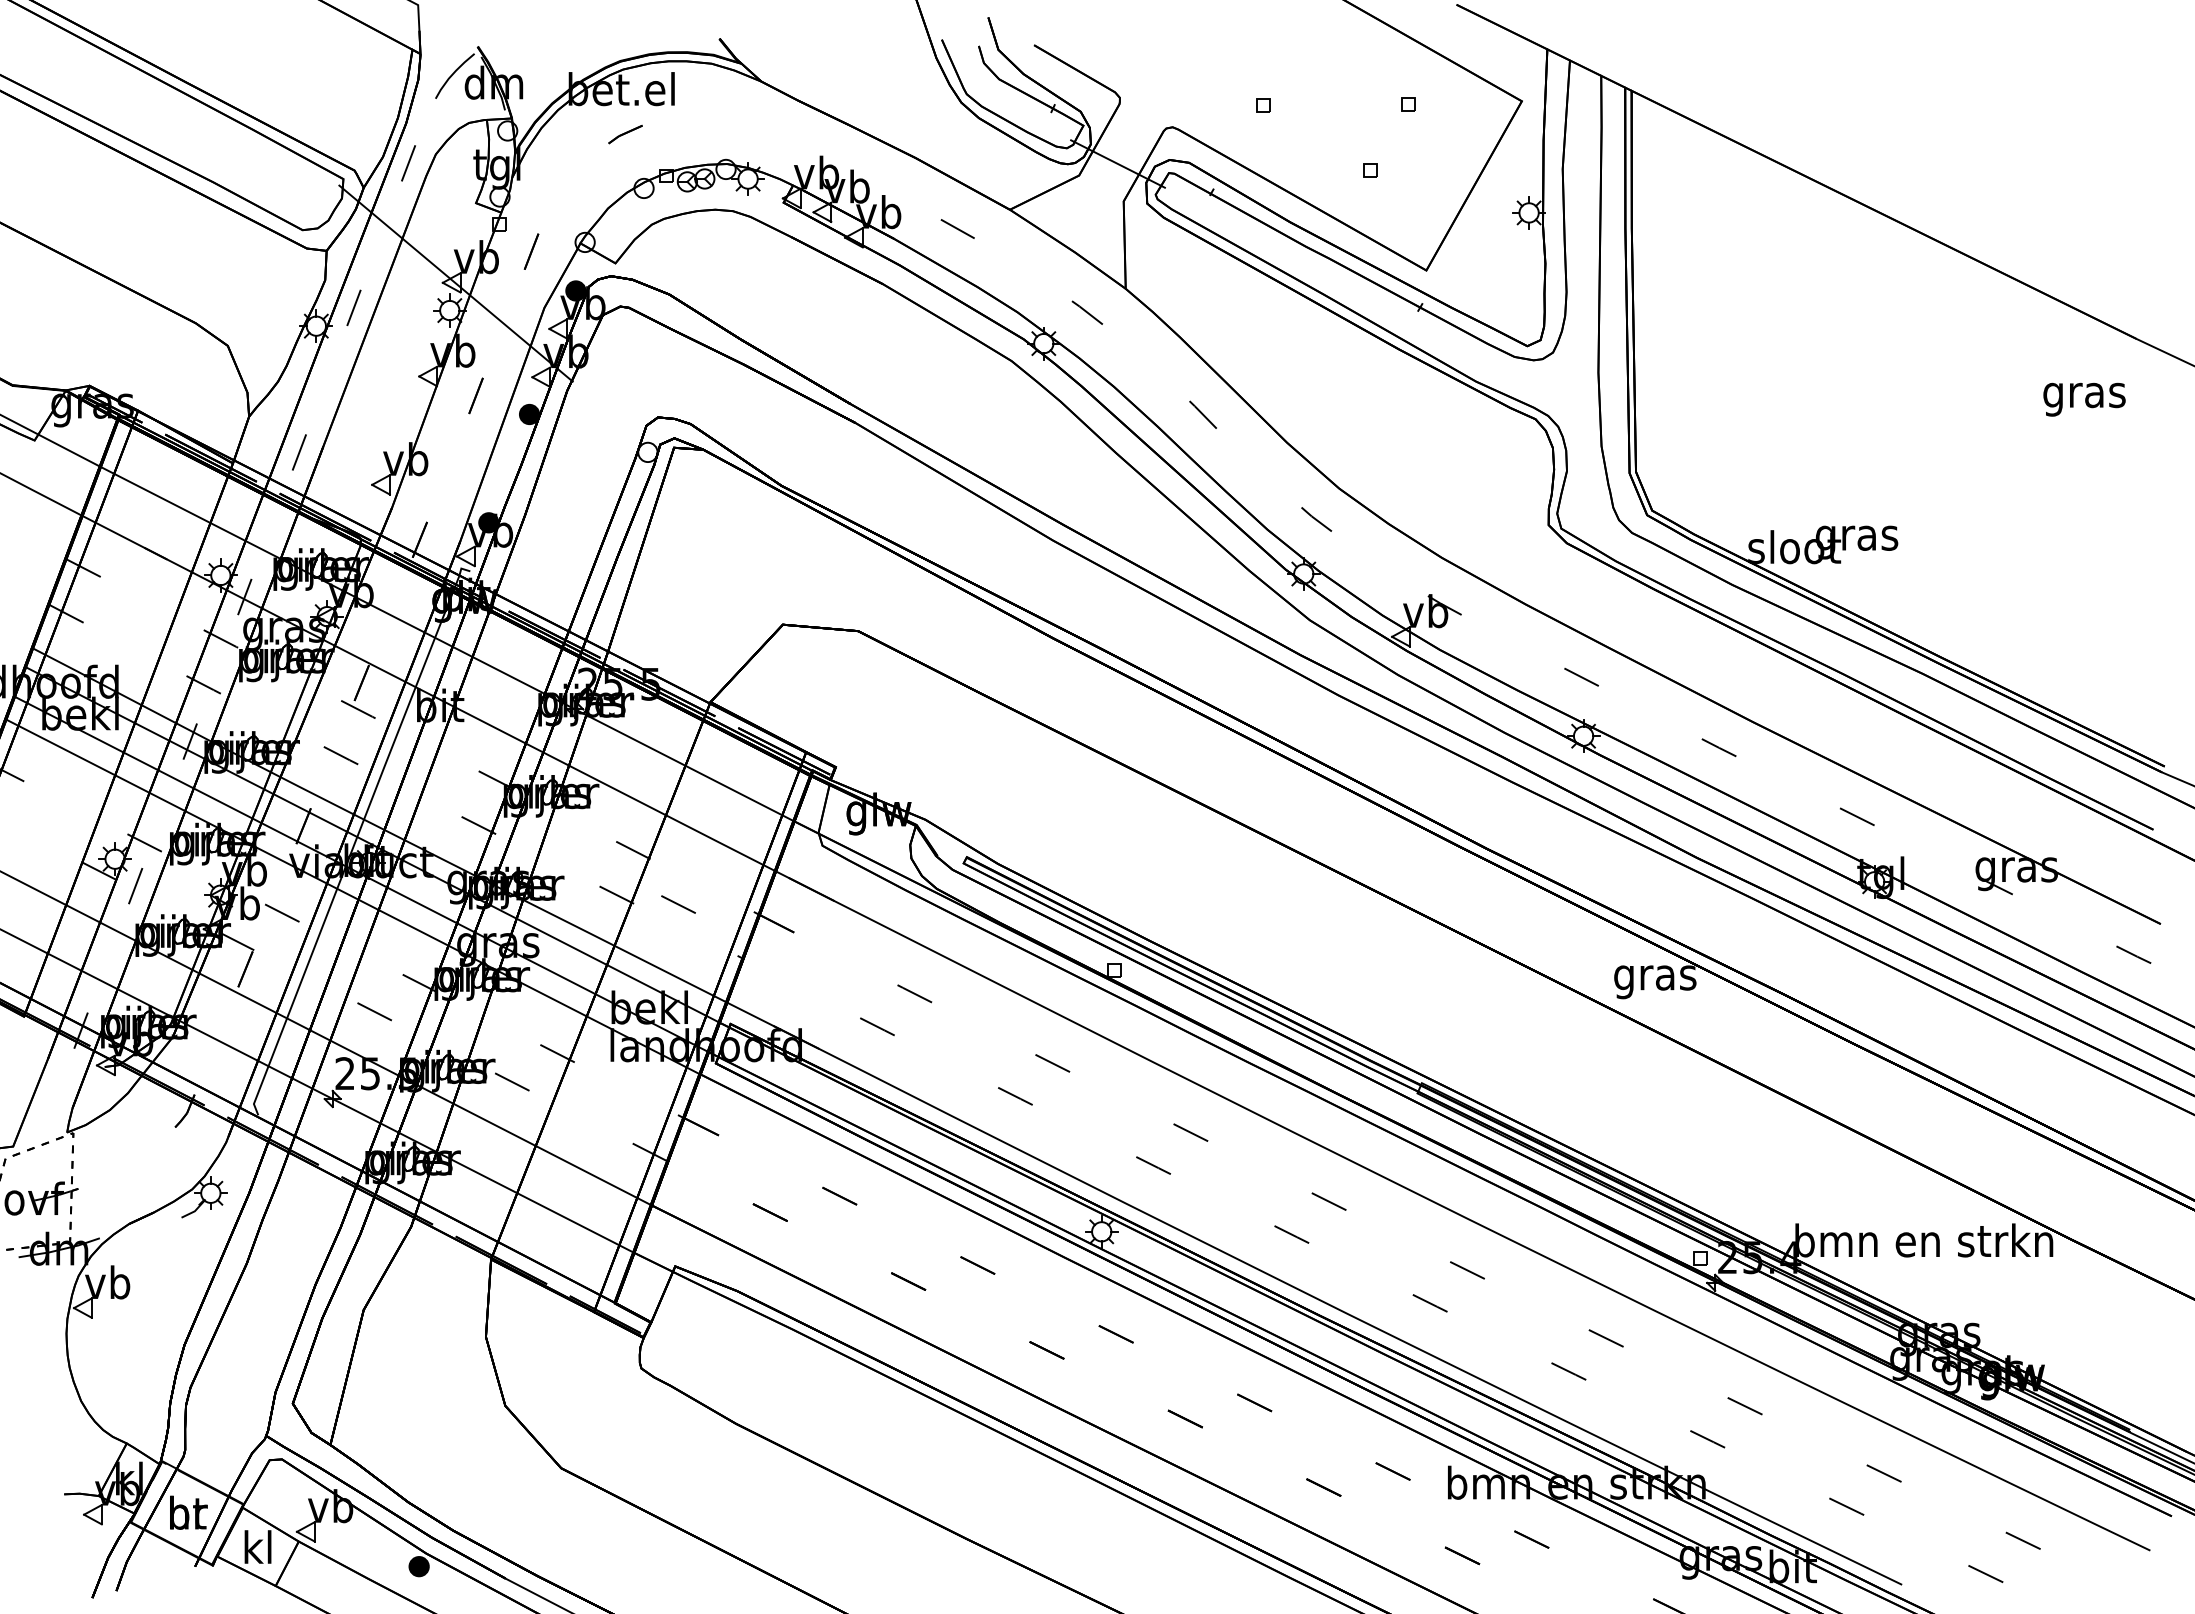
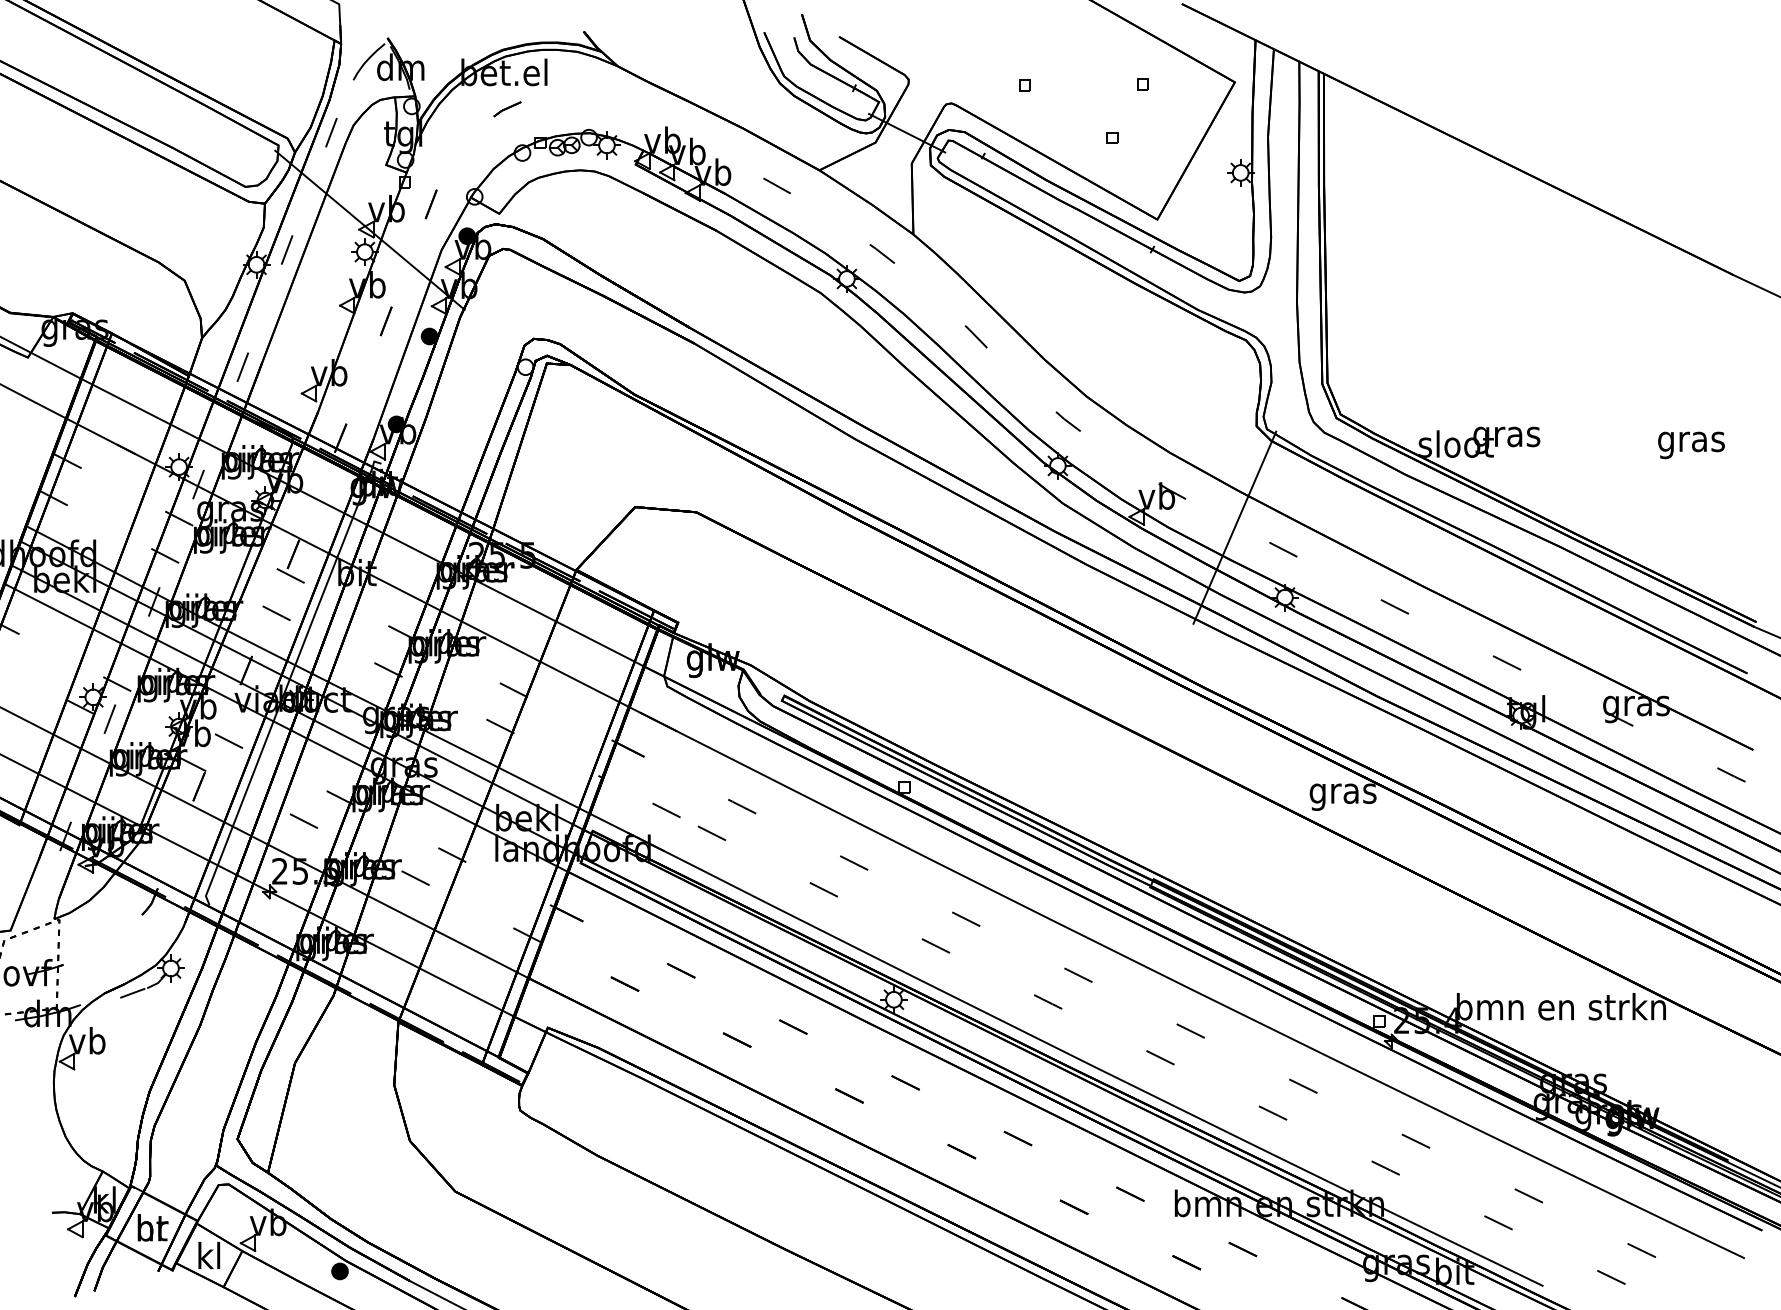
text: (2084, 399) -> (1691, 445), moved
line: (1521, 649) -> (1234, 527), added
line: (678, 904) -> (666, 810), moved
line: (163, 1223) -> (132, 992), added

